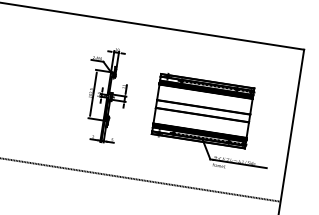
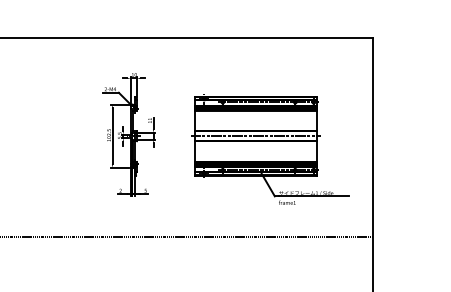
line: (202, 111) -> (255, 136), added

